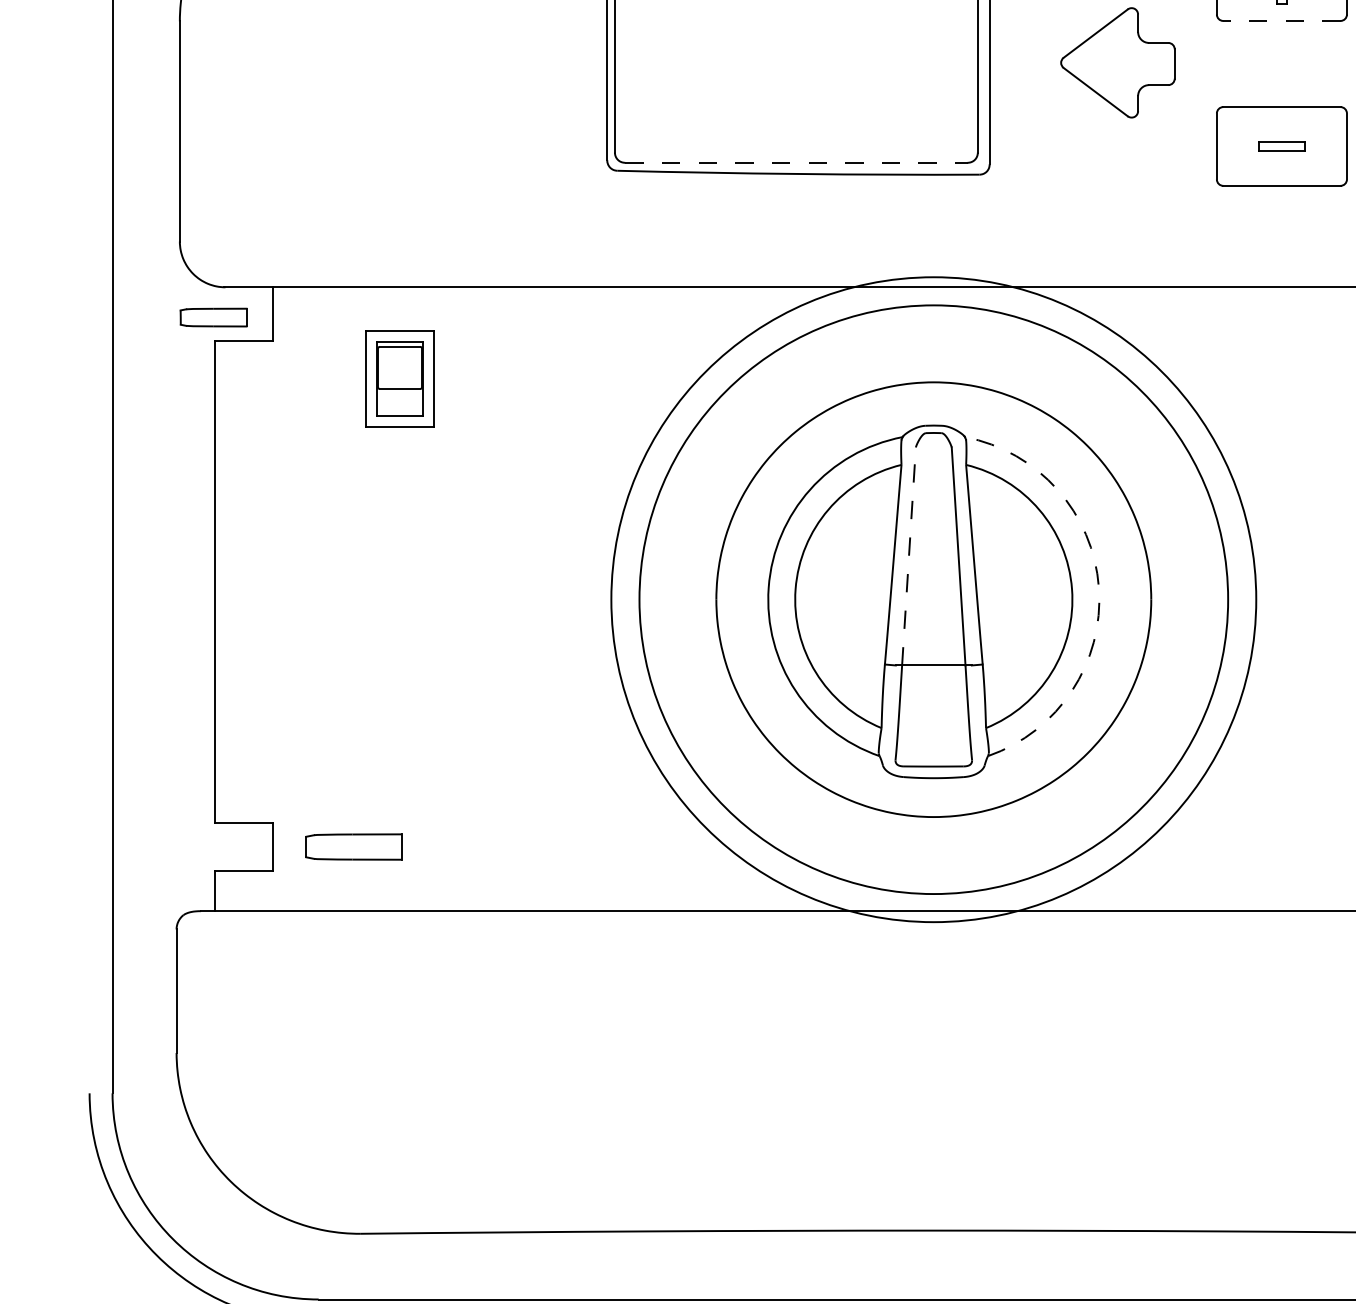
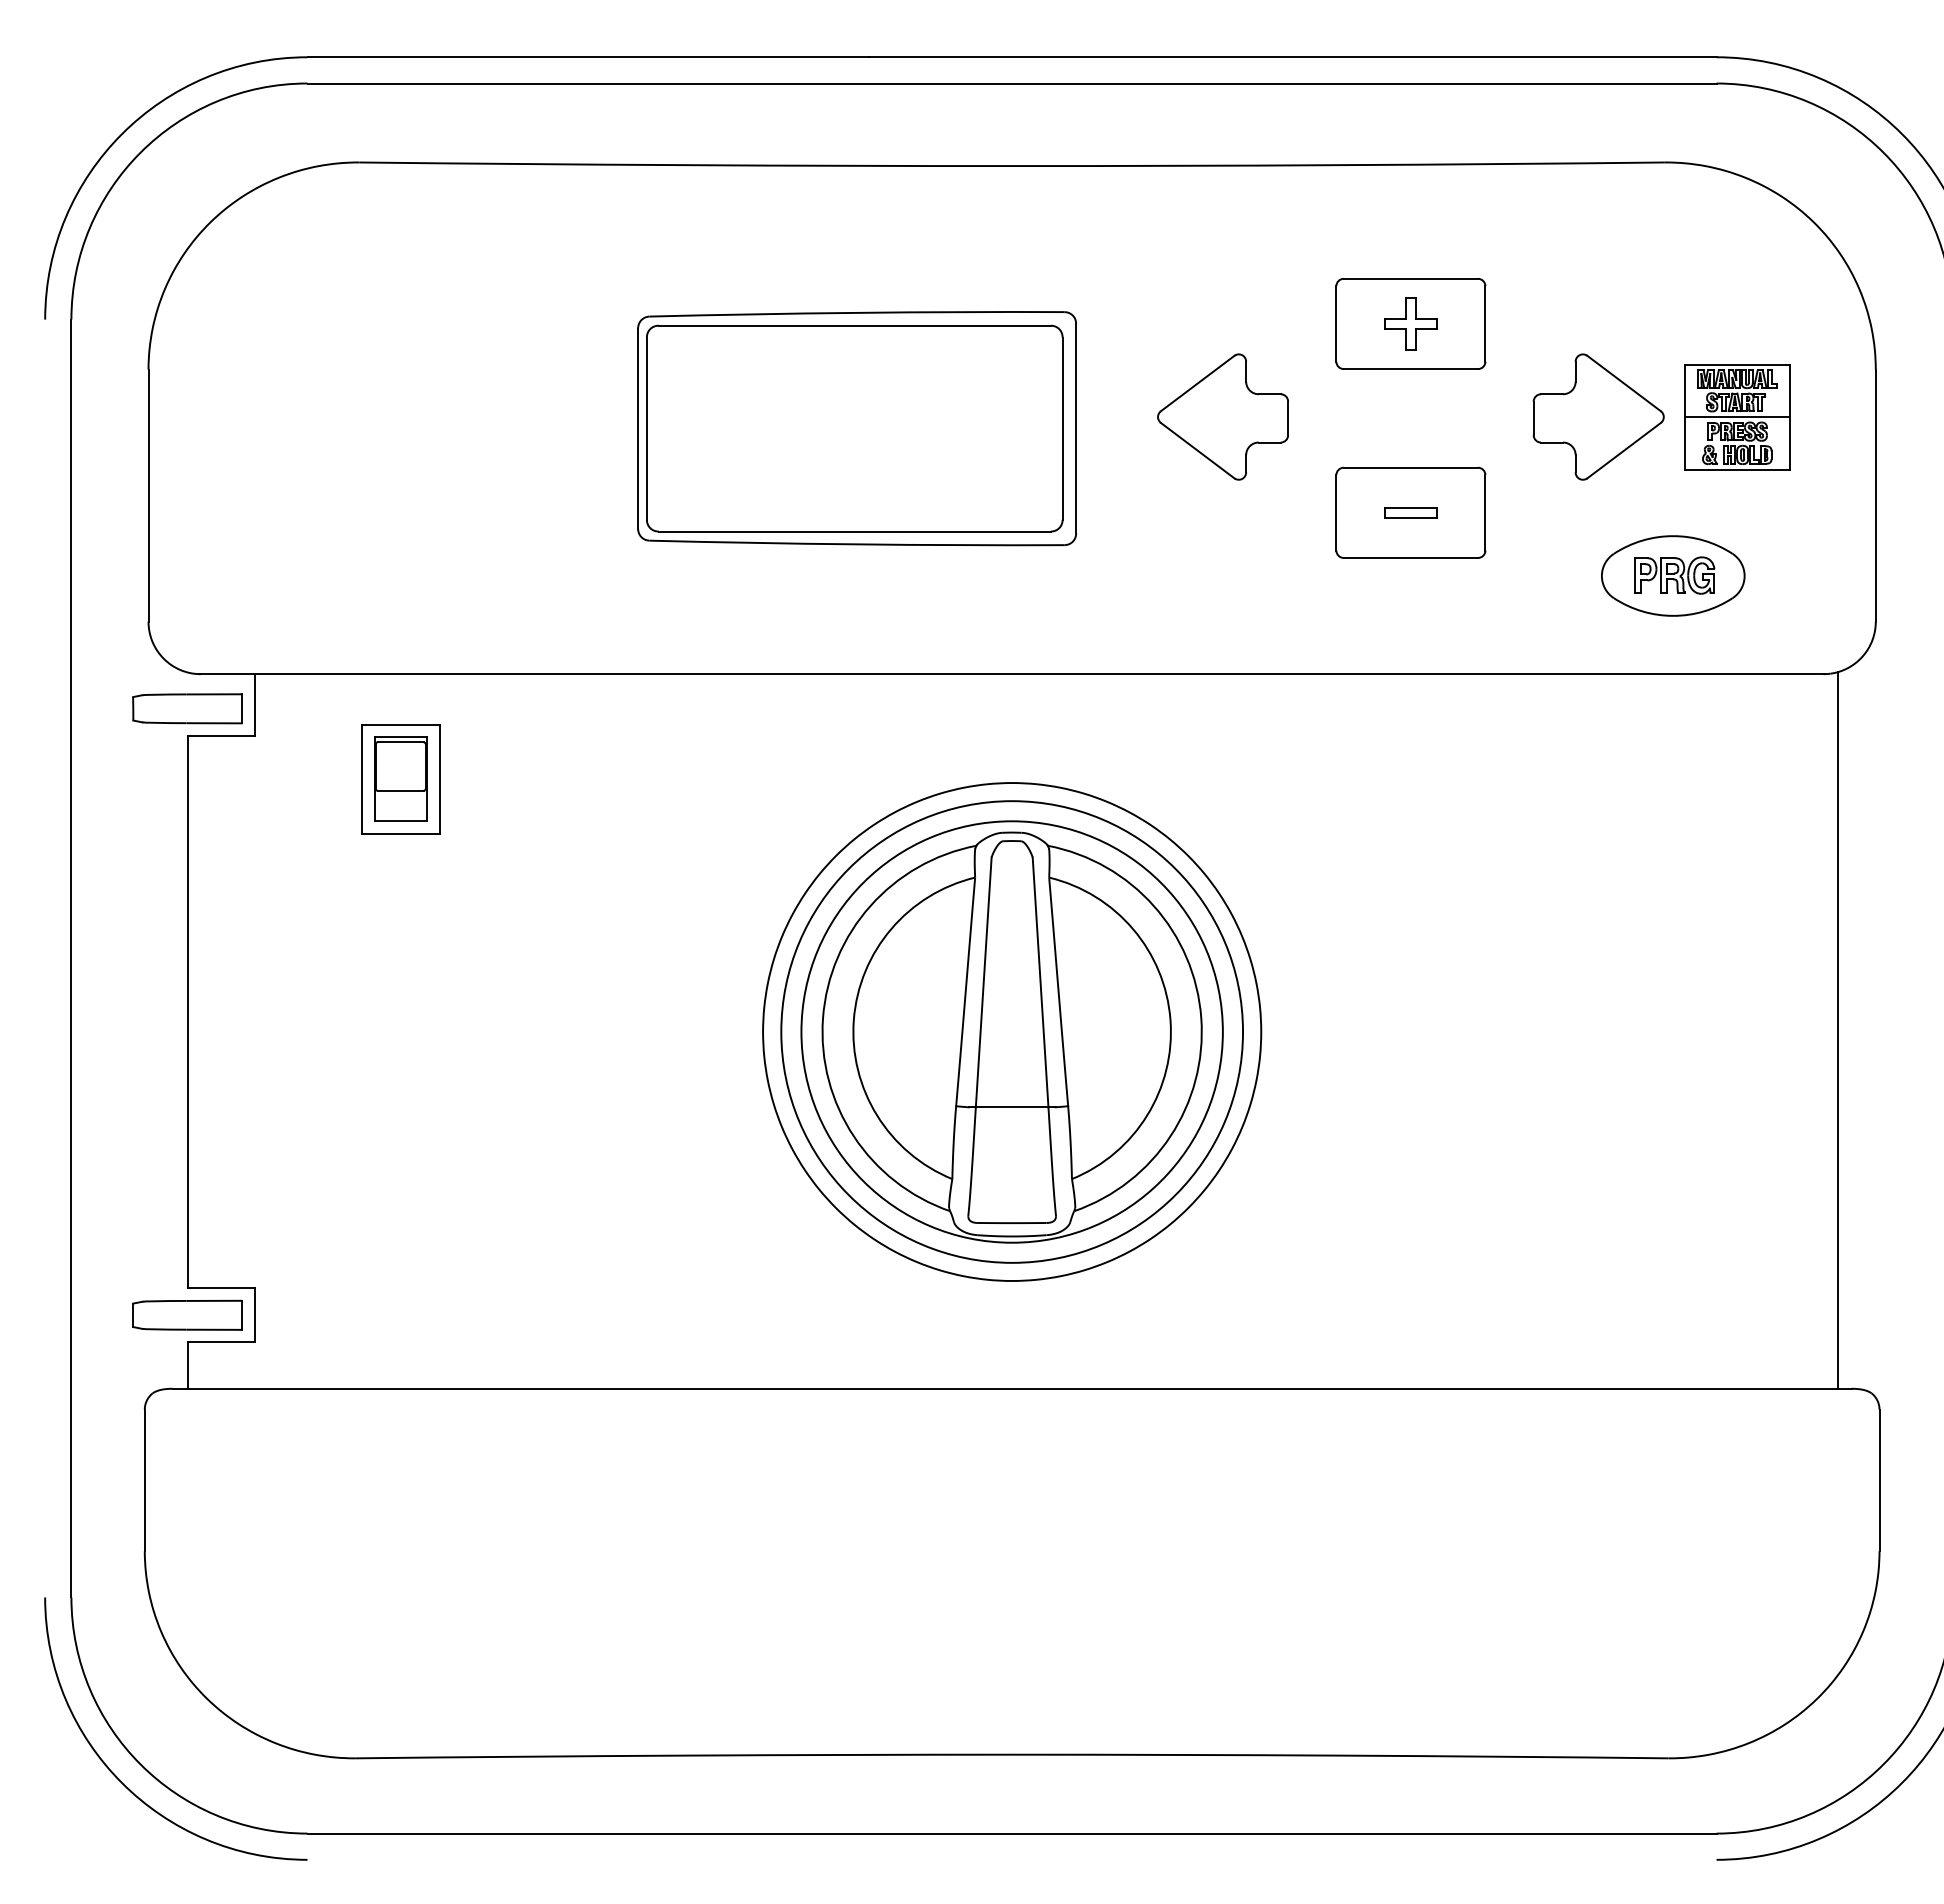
line: (1281, 21) -> (1410, 369), dashed -> solid
line: (797, 162) -> (855, 531), dashed -> solid
part: (213, 317) -> (187, 708), size x1.43
line: (908, 555) -> (983, 981), dashed -> solid
arc: (1099, 587) -> (1201, 1018), dashed -> solid
circle: (933, 599) -> (1011, 1031), size x0.62
circle: (934, 599) -> (1012, 1031), size x0.62
part: (353, 846) -> (187, 1314), moved

